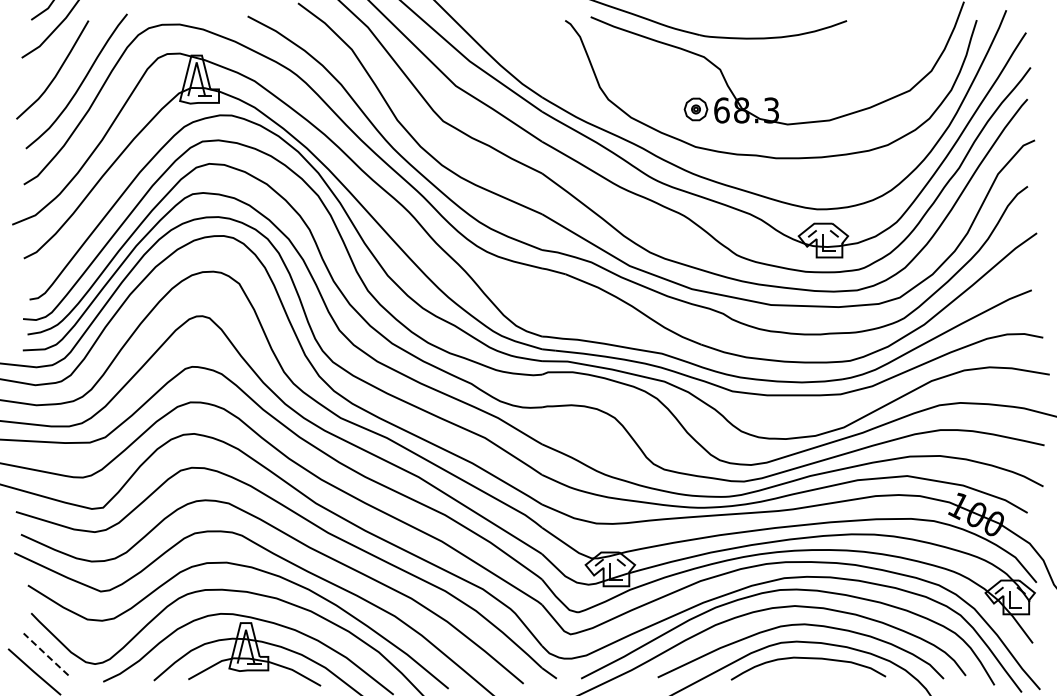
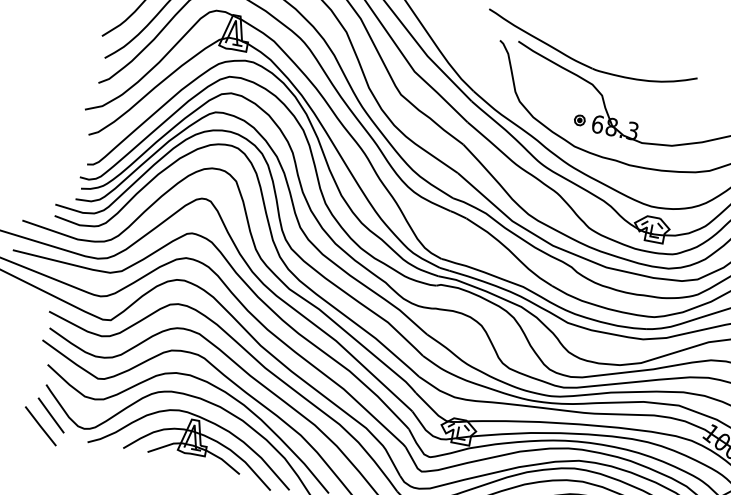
part: (695, 109) -> (579, 120), size x0.62
line: (46, 654) -> (51, 415), dashed -> solid

